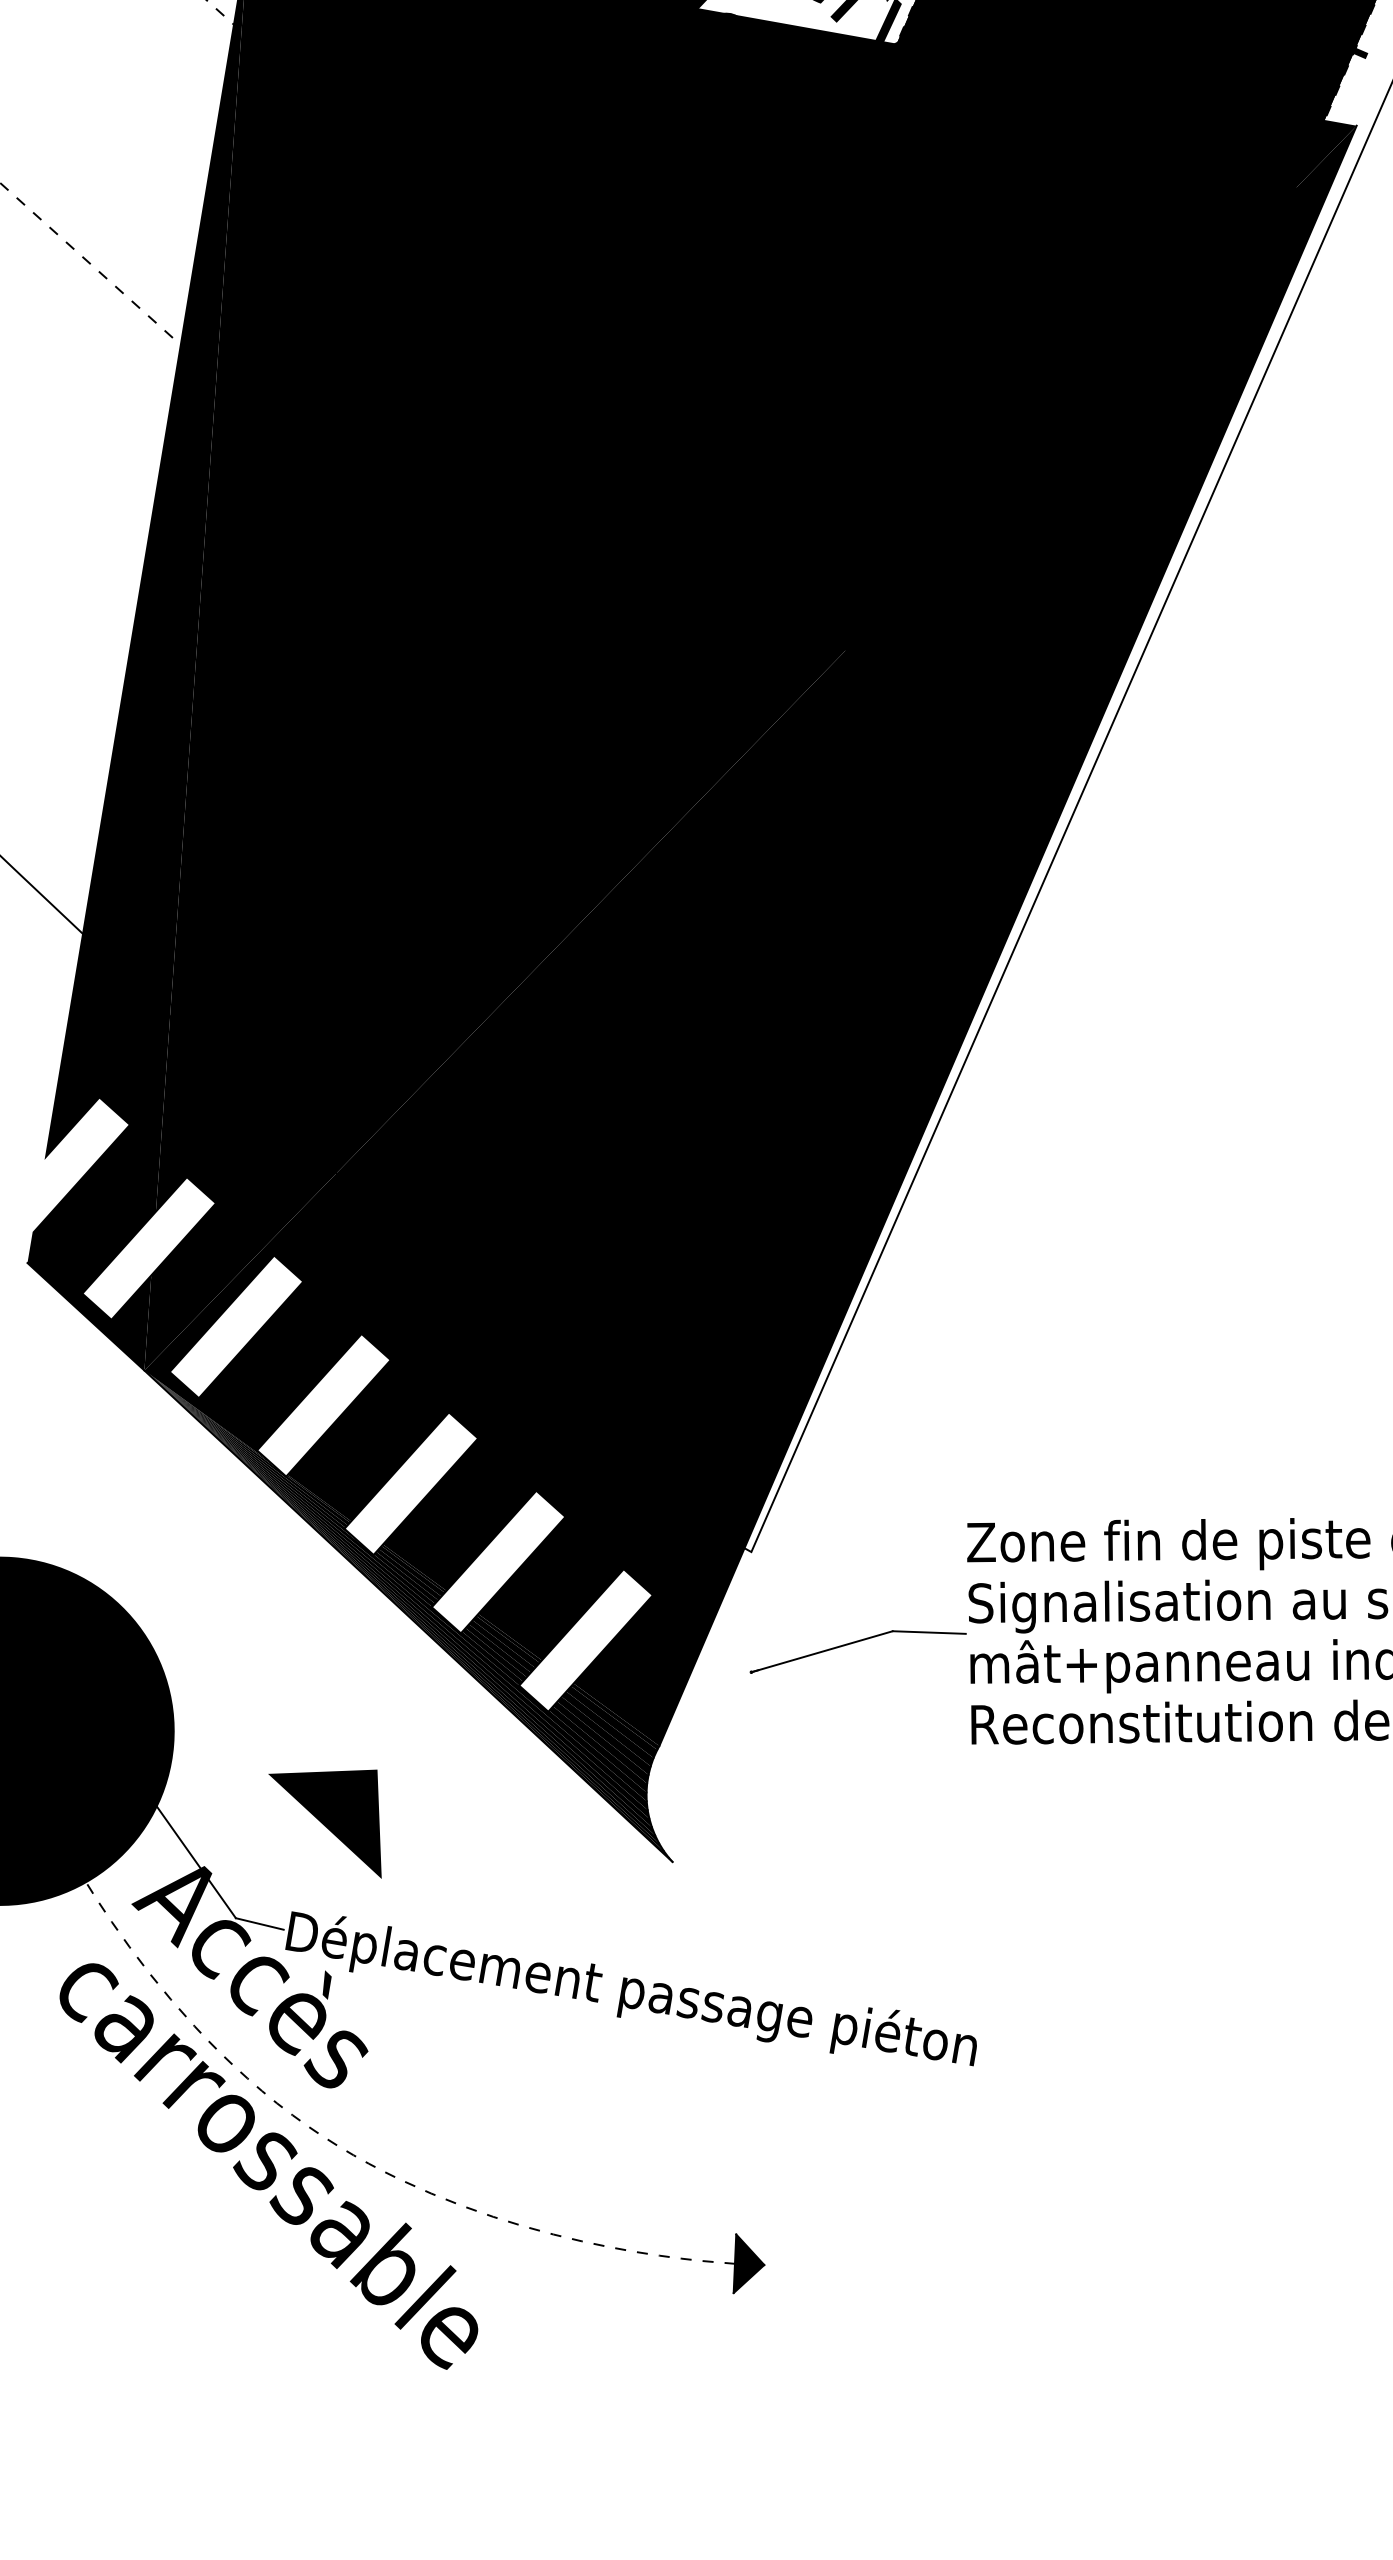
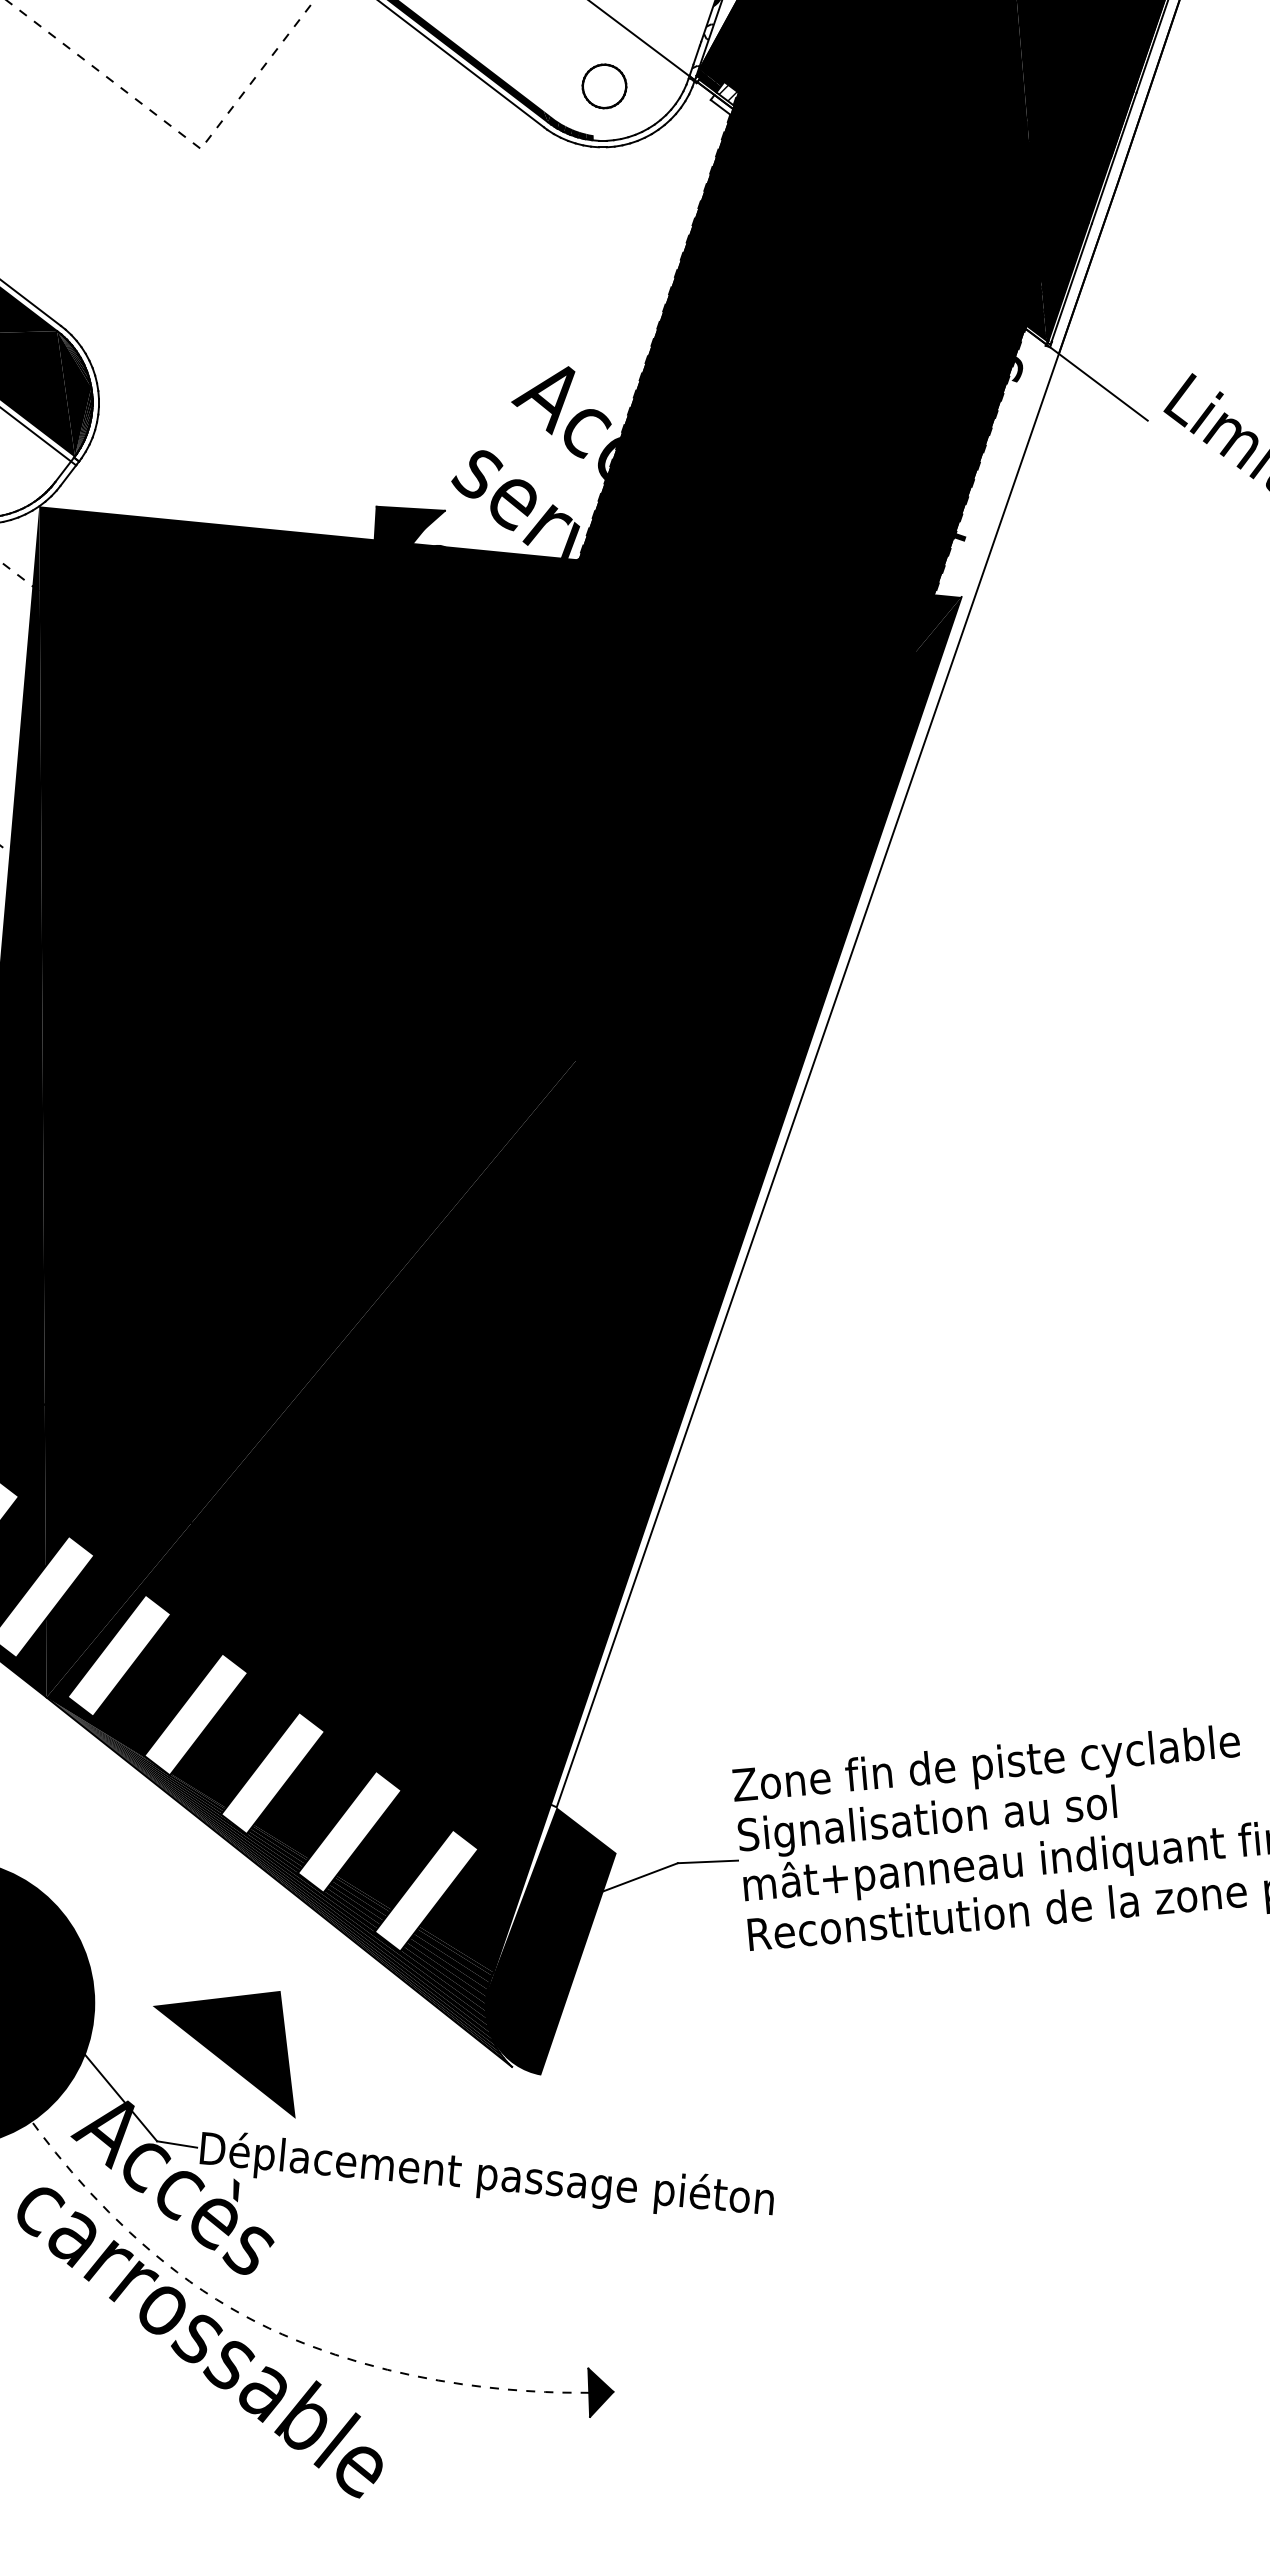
fill: (731, 1713) -> (550, 1941), added
part: (325, 1819) -> (224, 2054), size x1.43

